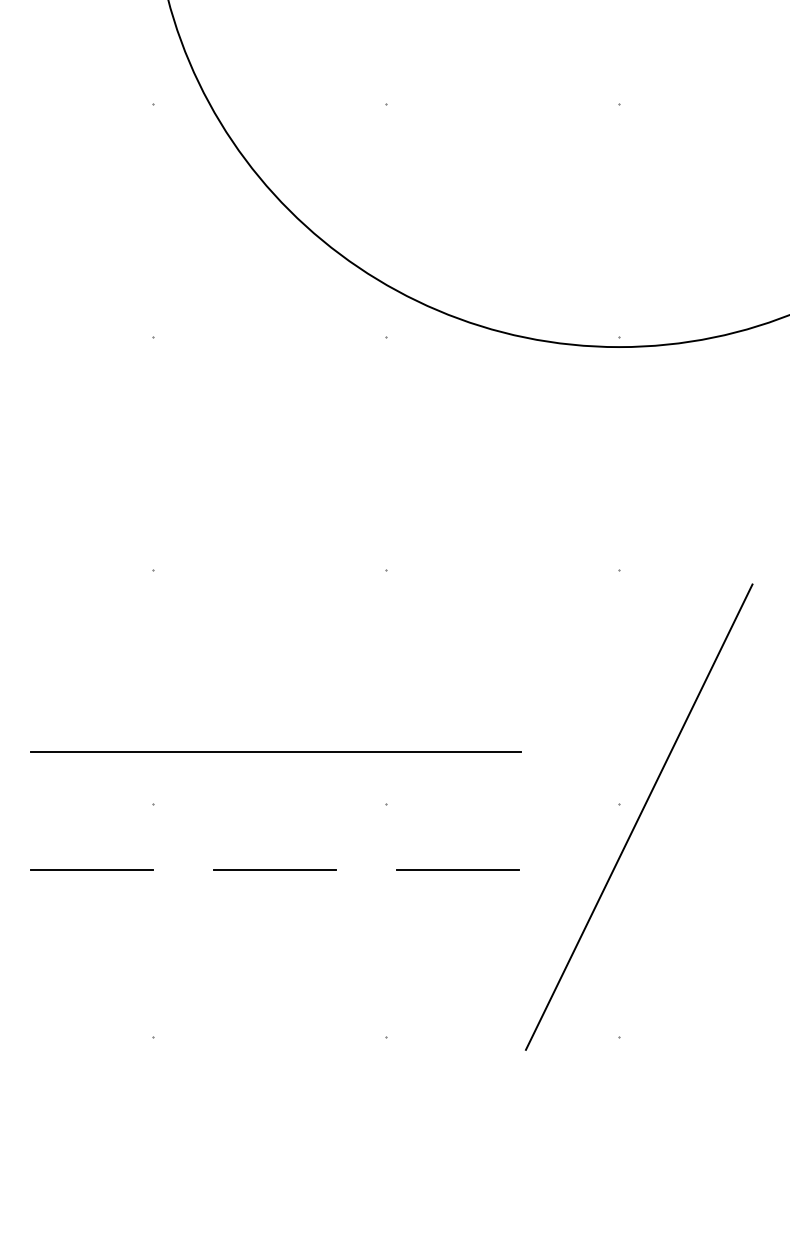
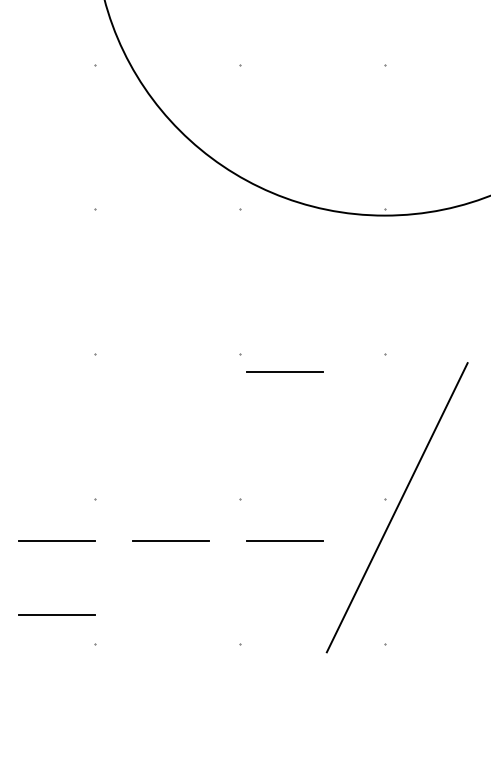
line: (457, 597) -> (284, 371), added
line: (275, 752) -> (171, 467), removed
line: (90, 989) -> (56, 614), added

